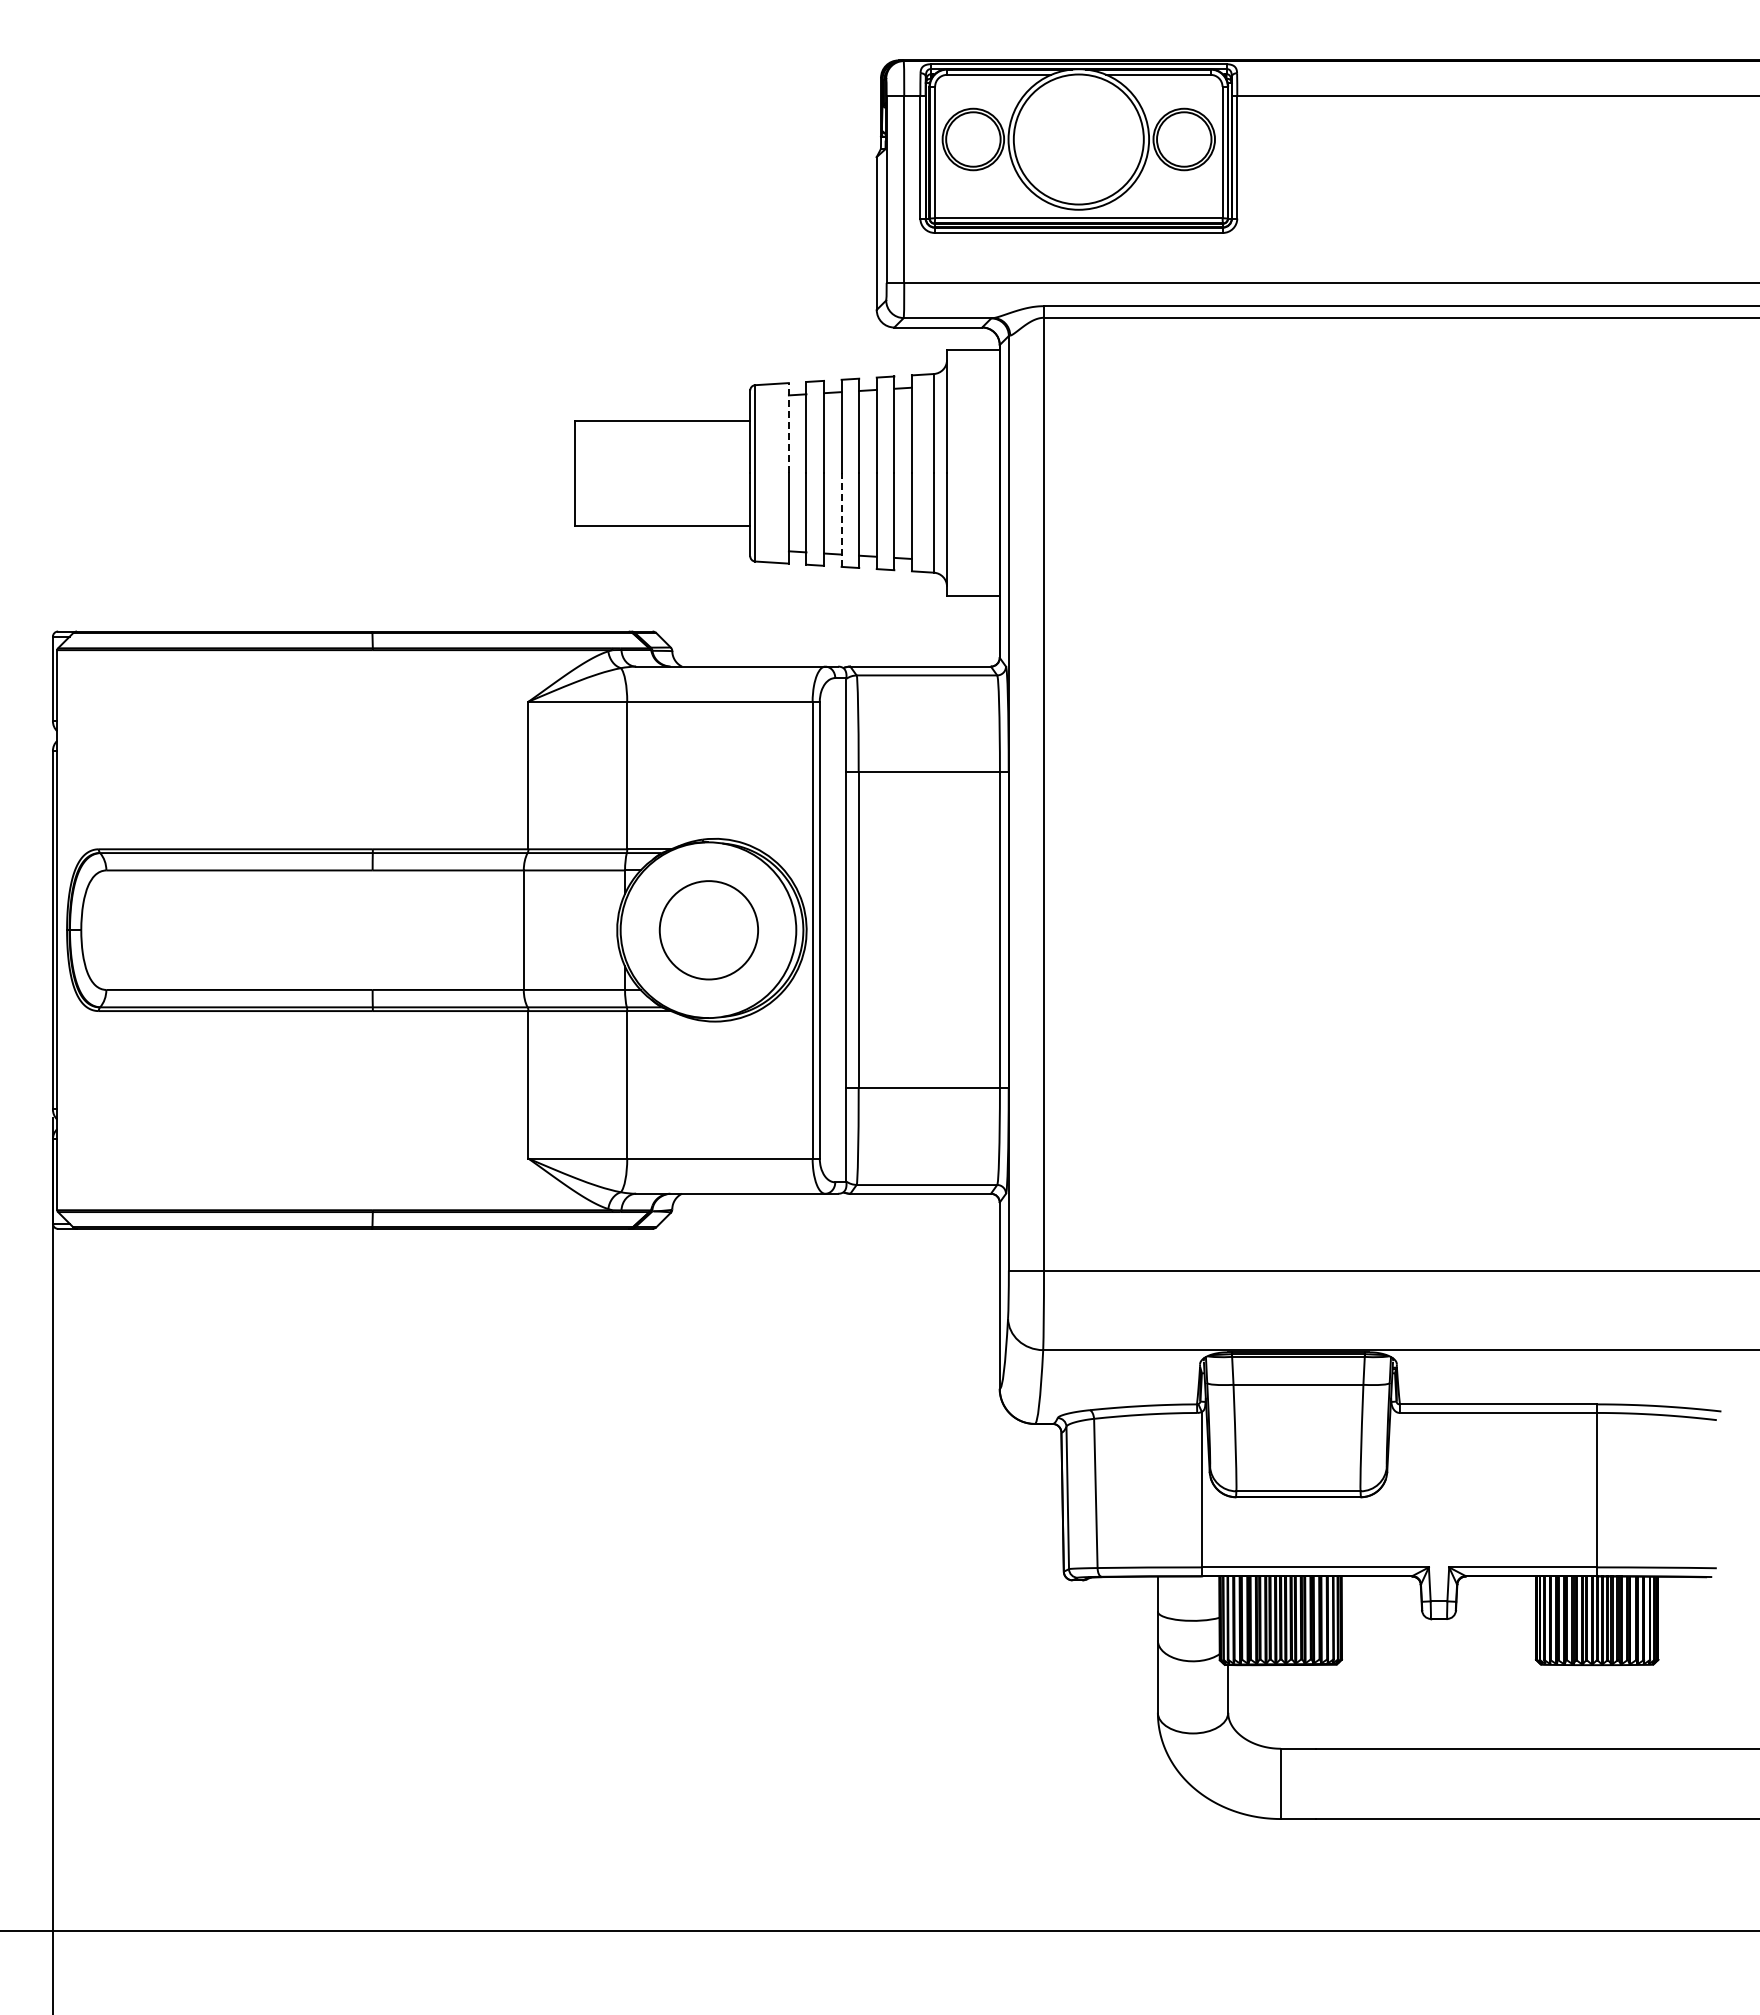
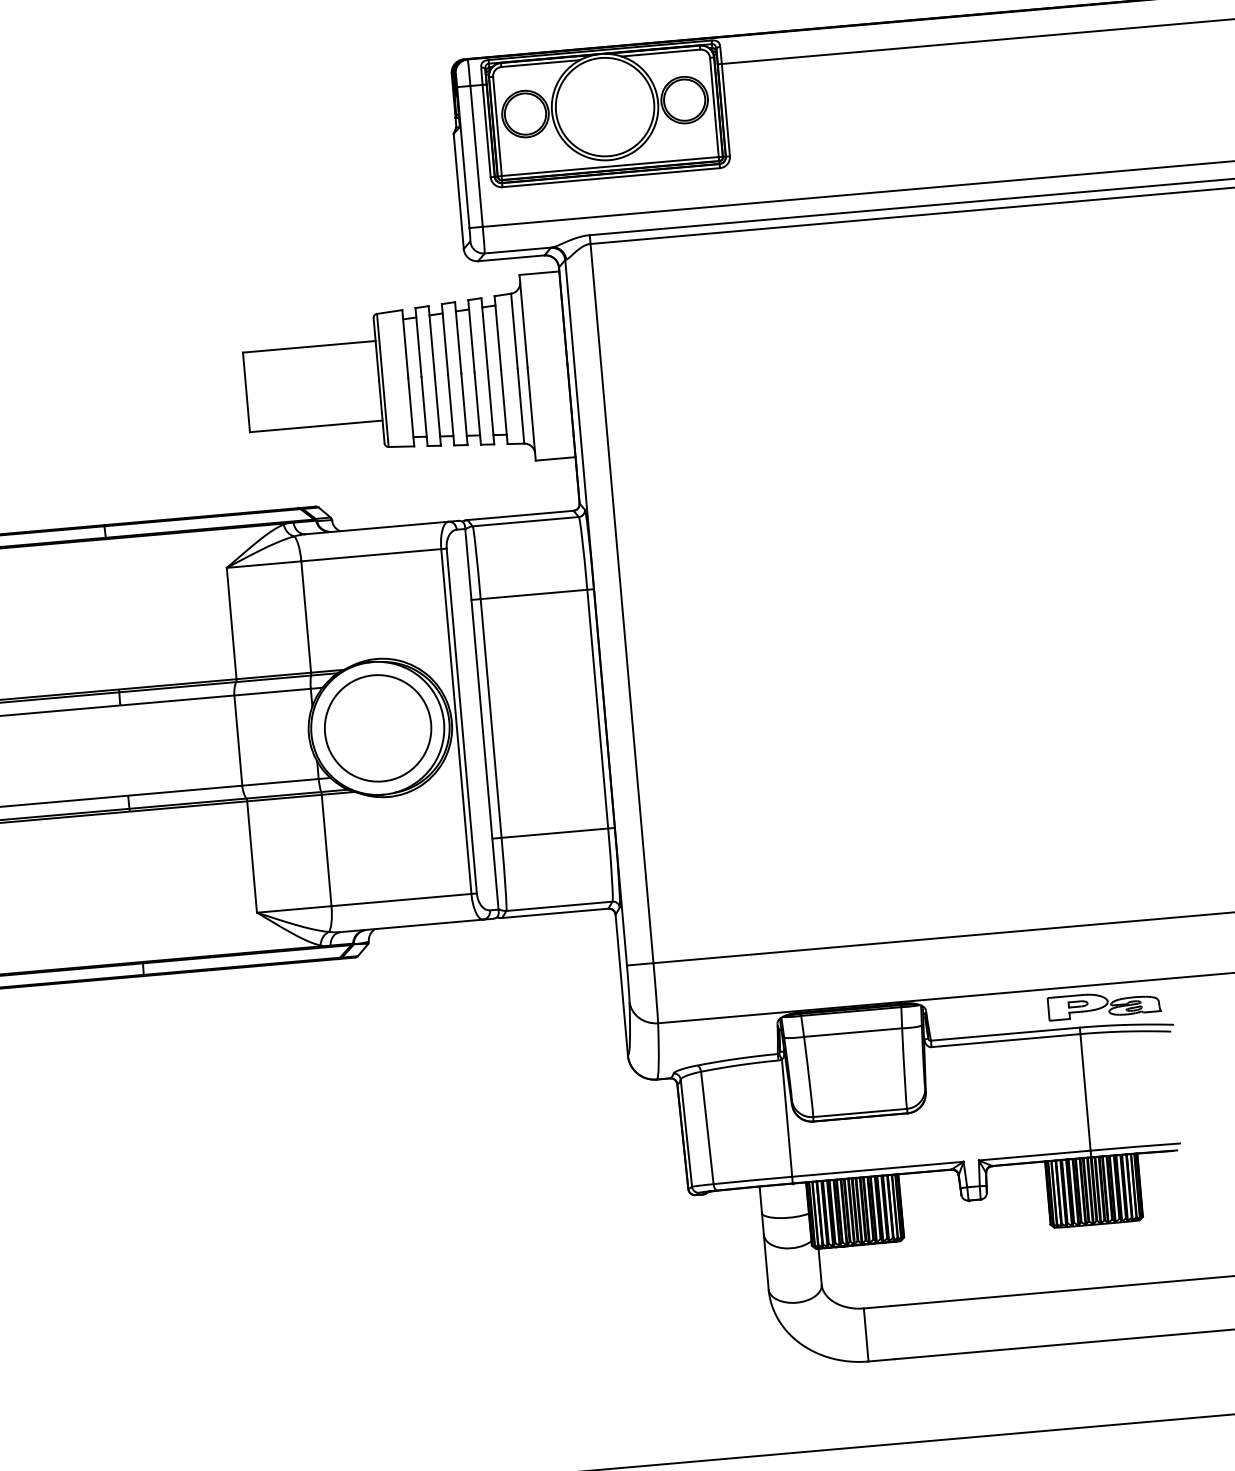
line: (788, 427) -> (404, 343), dashed -> solid
line: (841, 520) -> (451, 410), dashed -> solid
part: (708, 930) -> (377, 728), size x1.43
part: (1631, 1376) -> (1103, 1004), added

